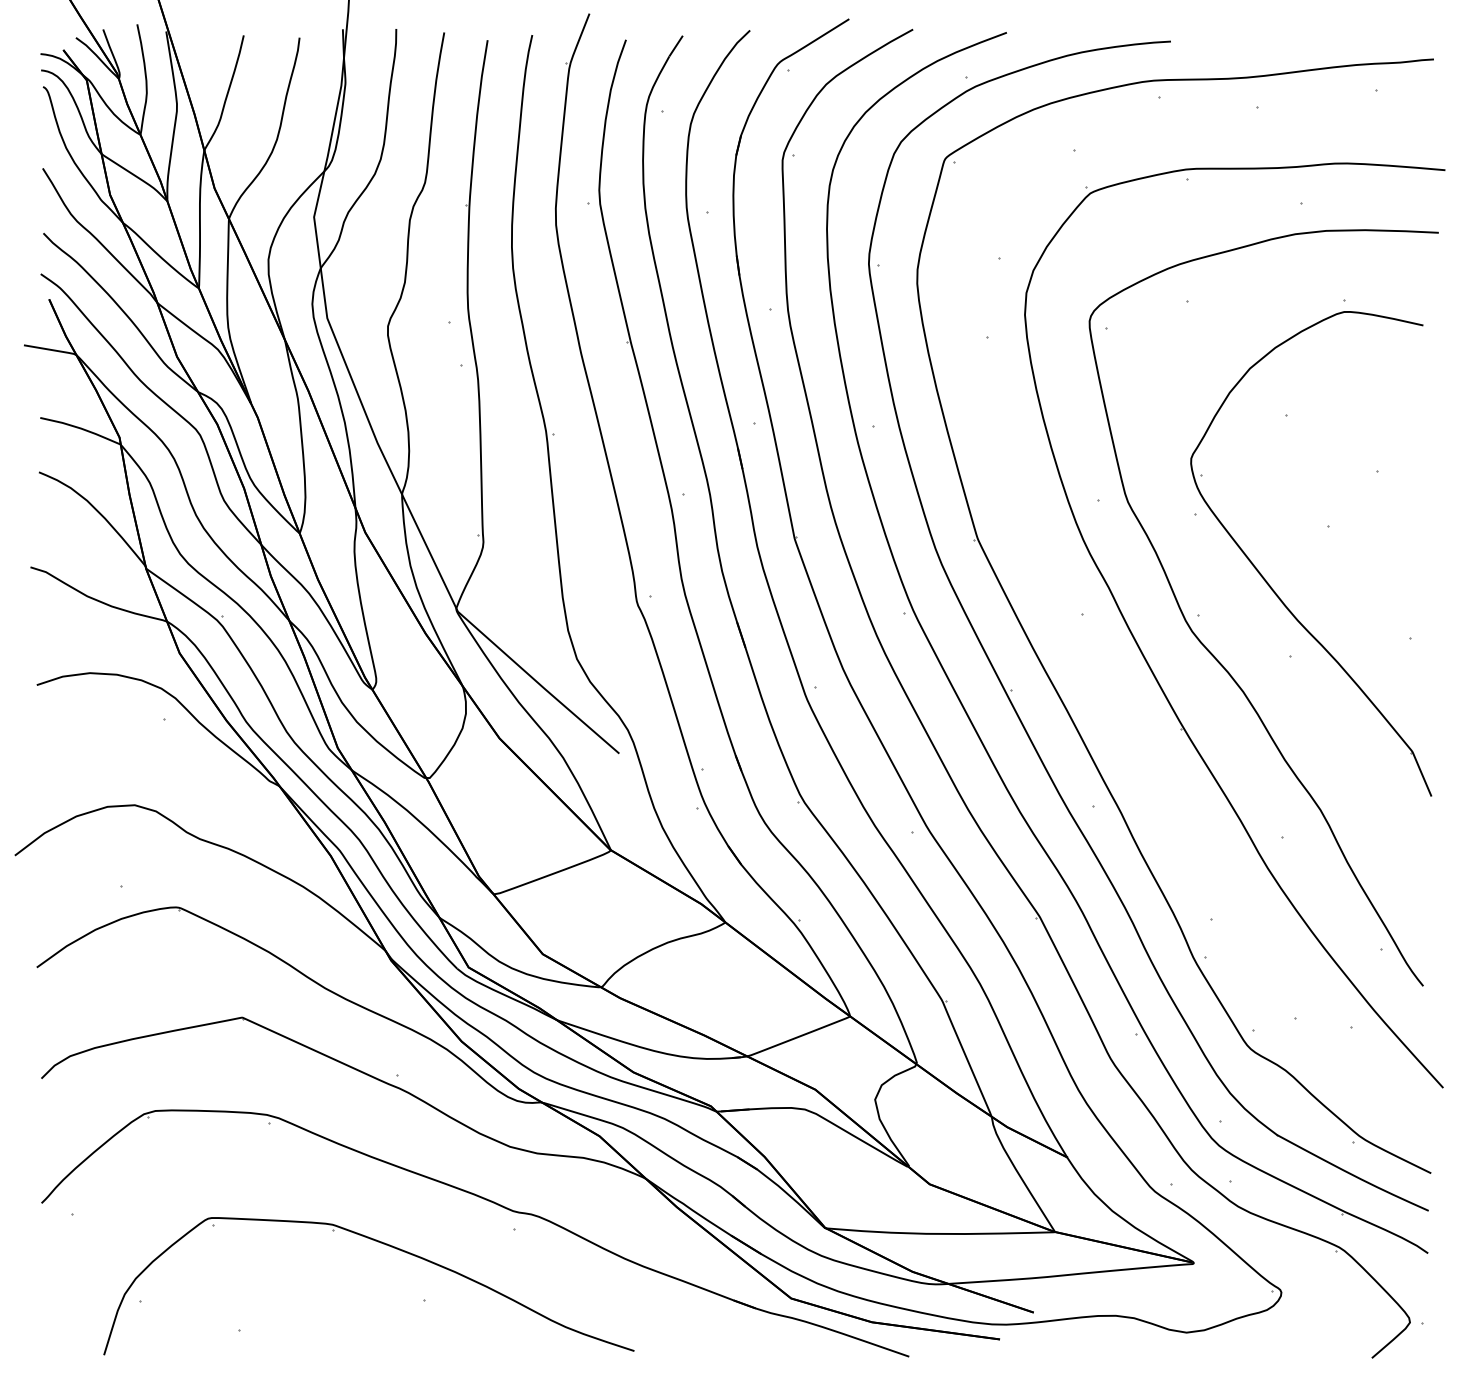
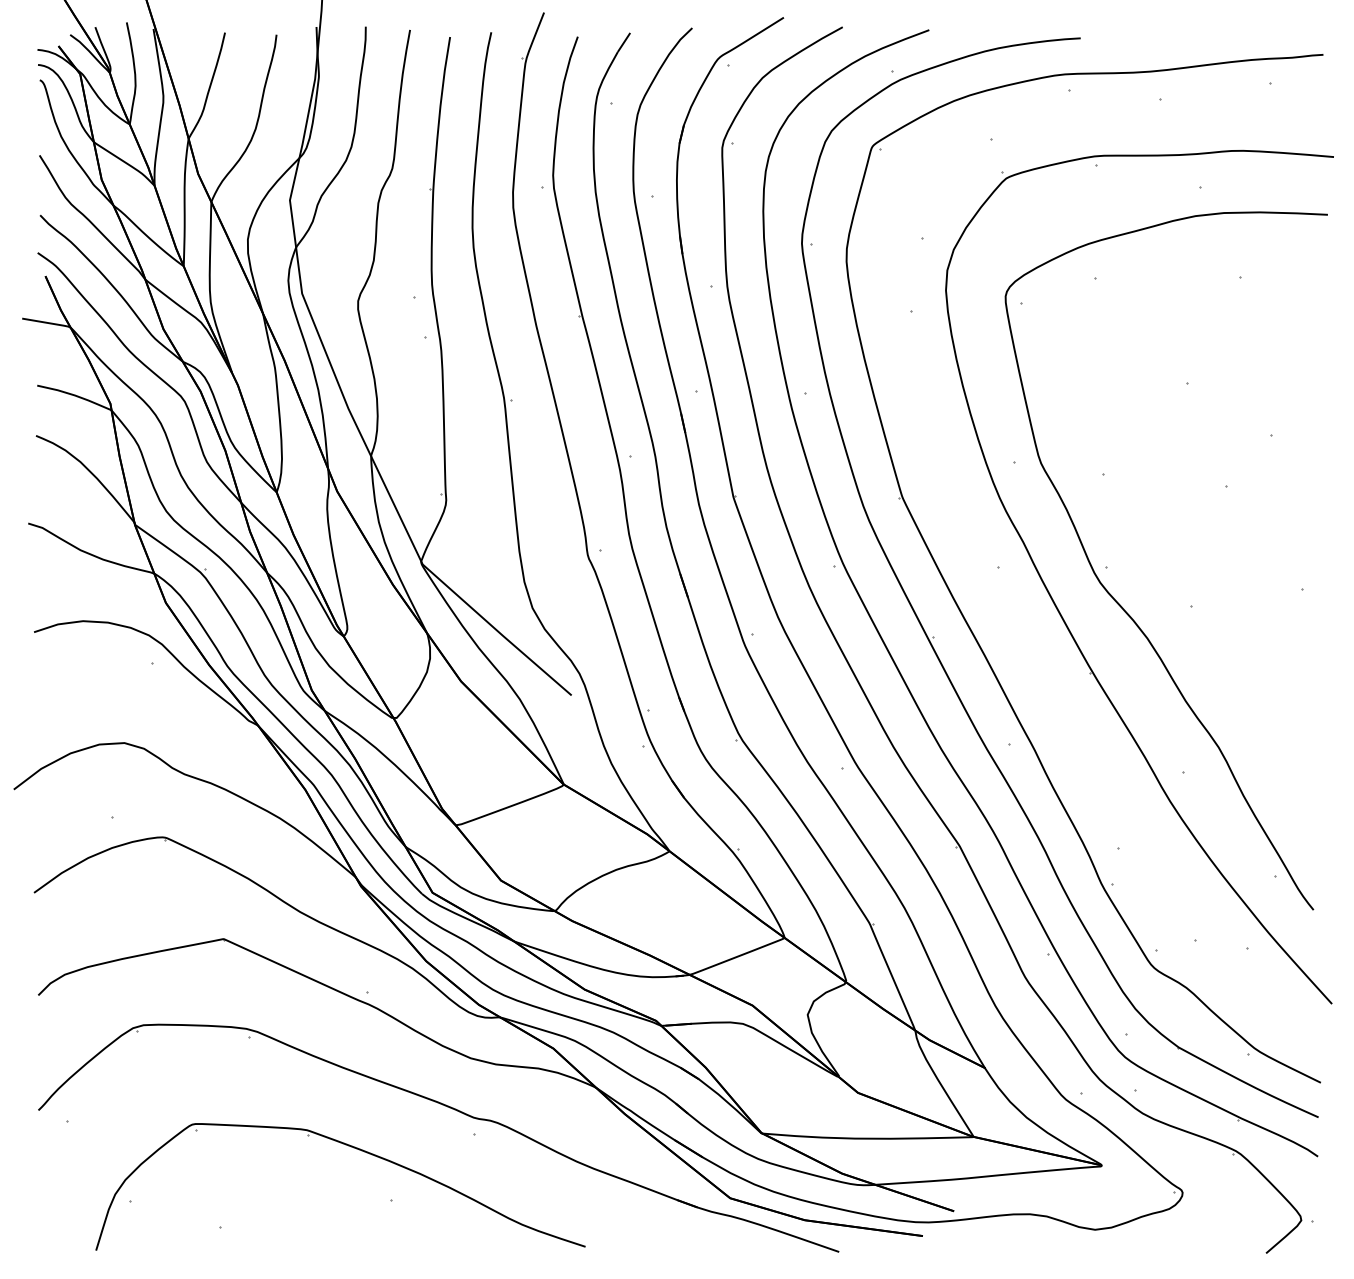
part: (1269, 583) -> (1171, 538), removed

